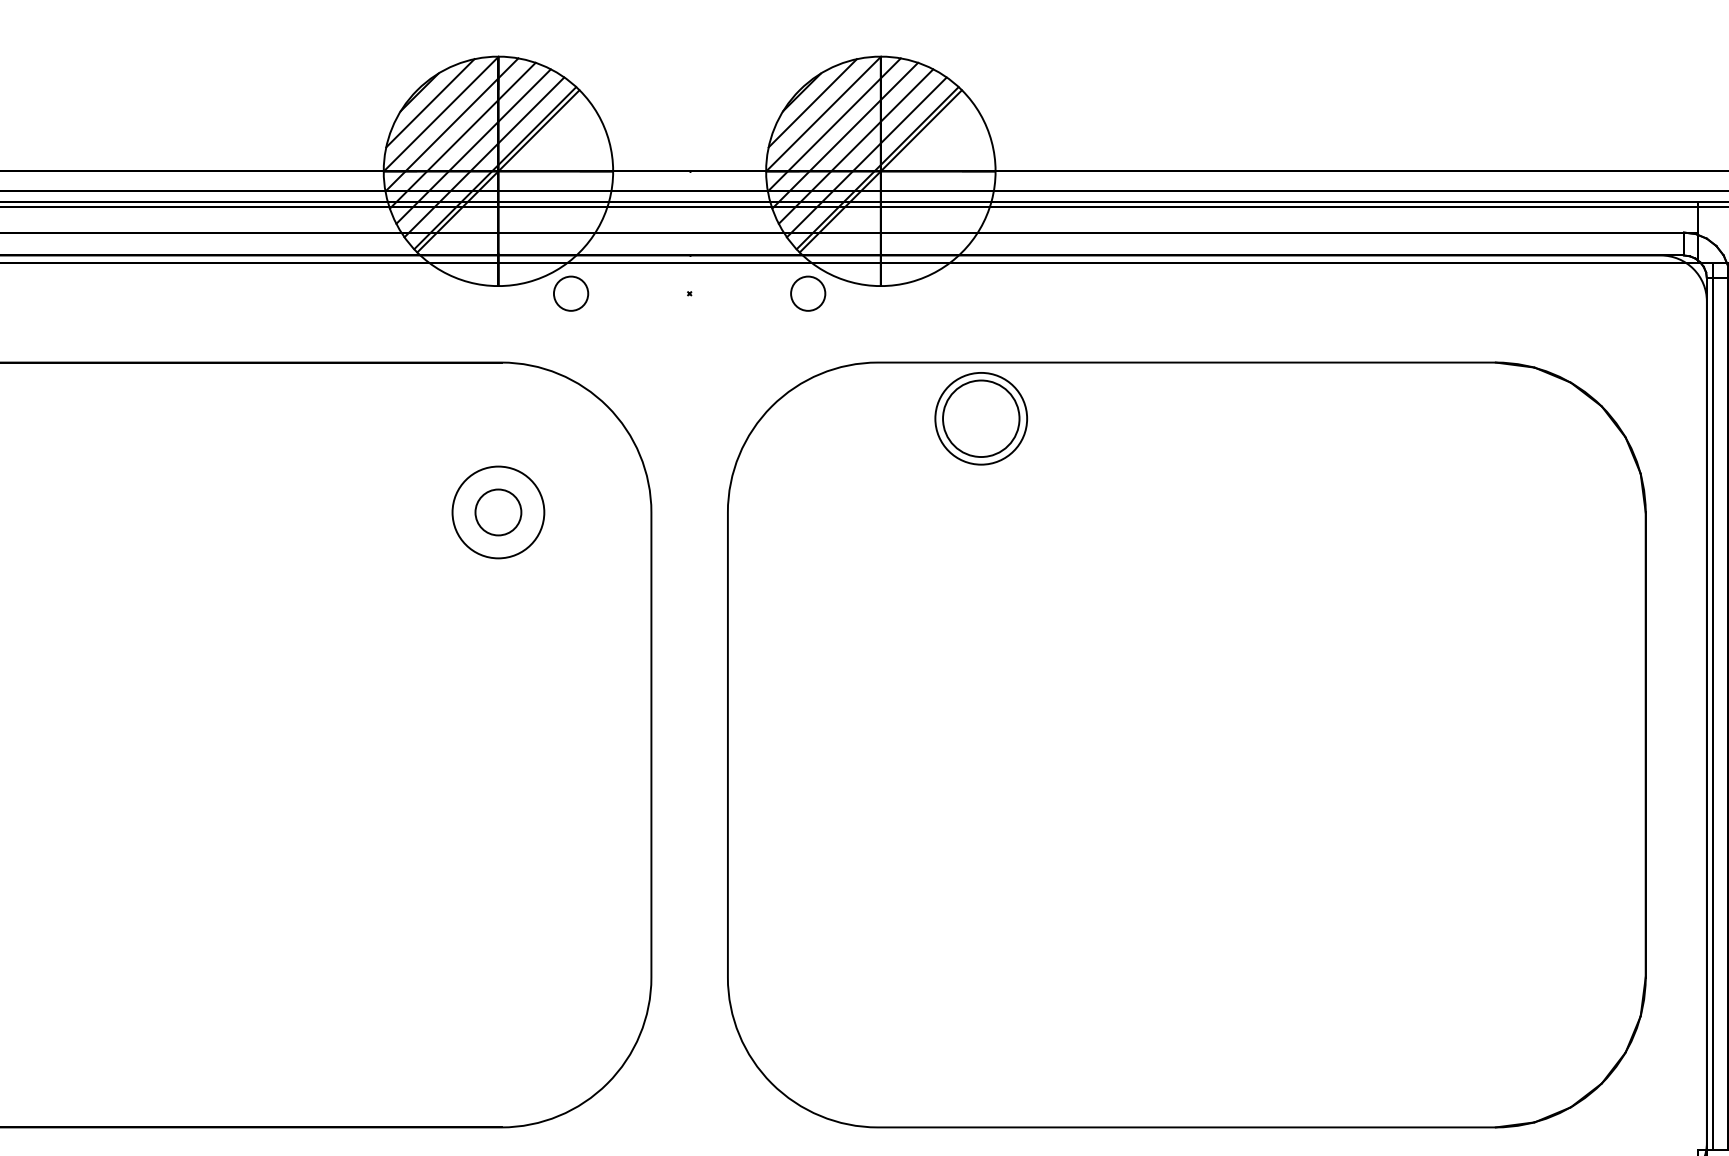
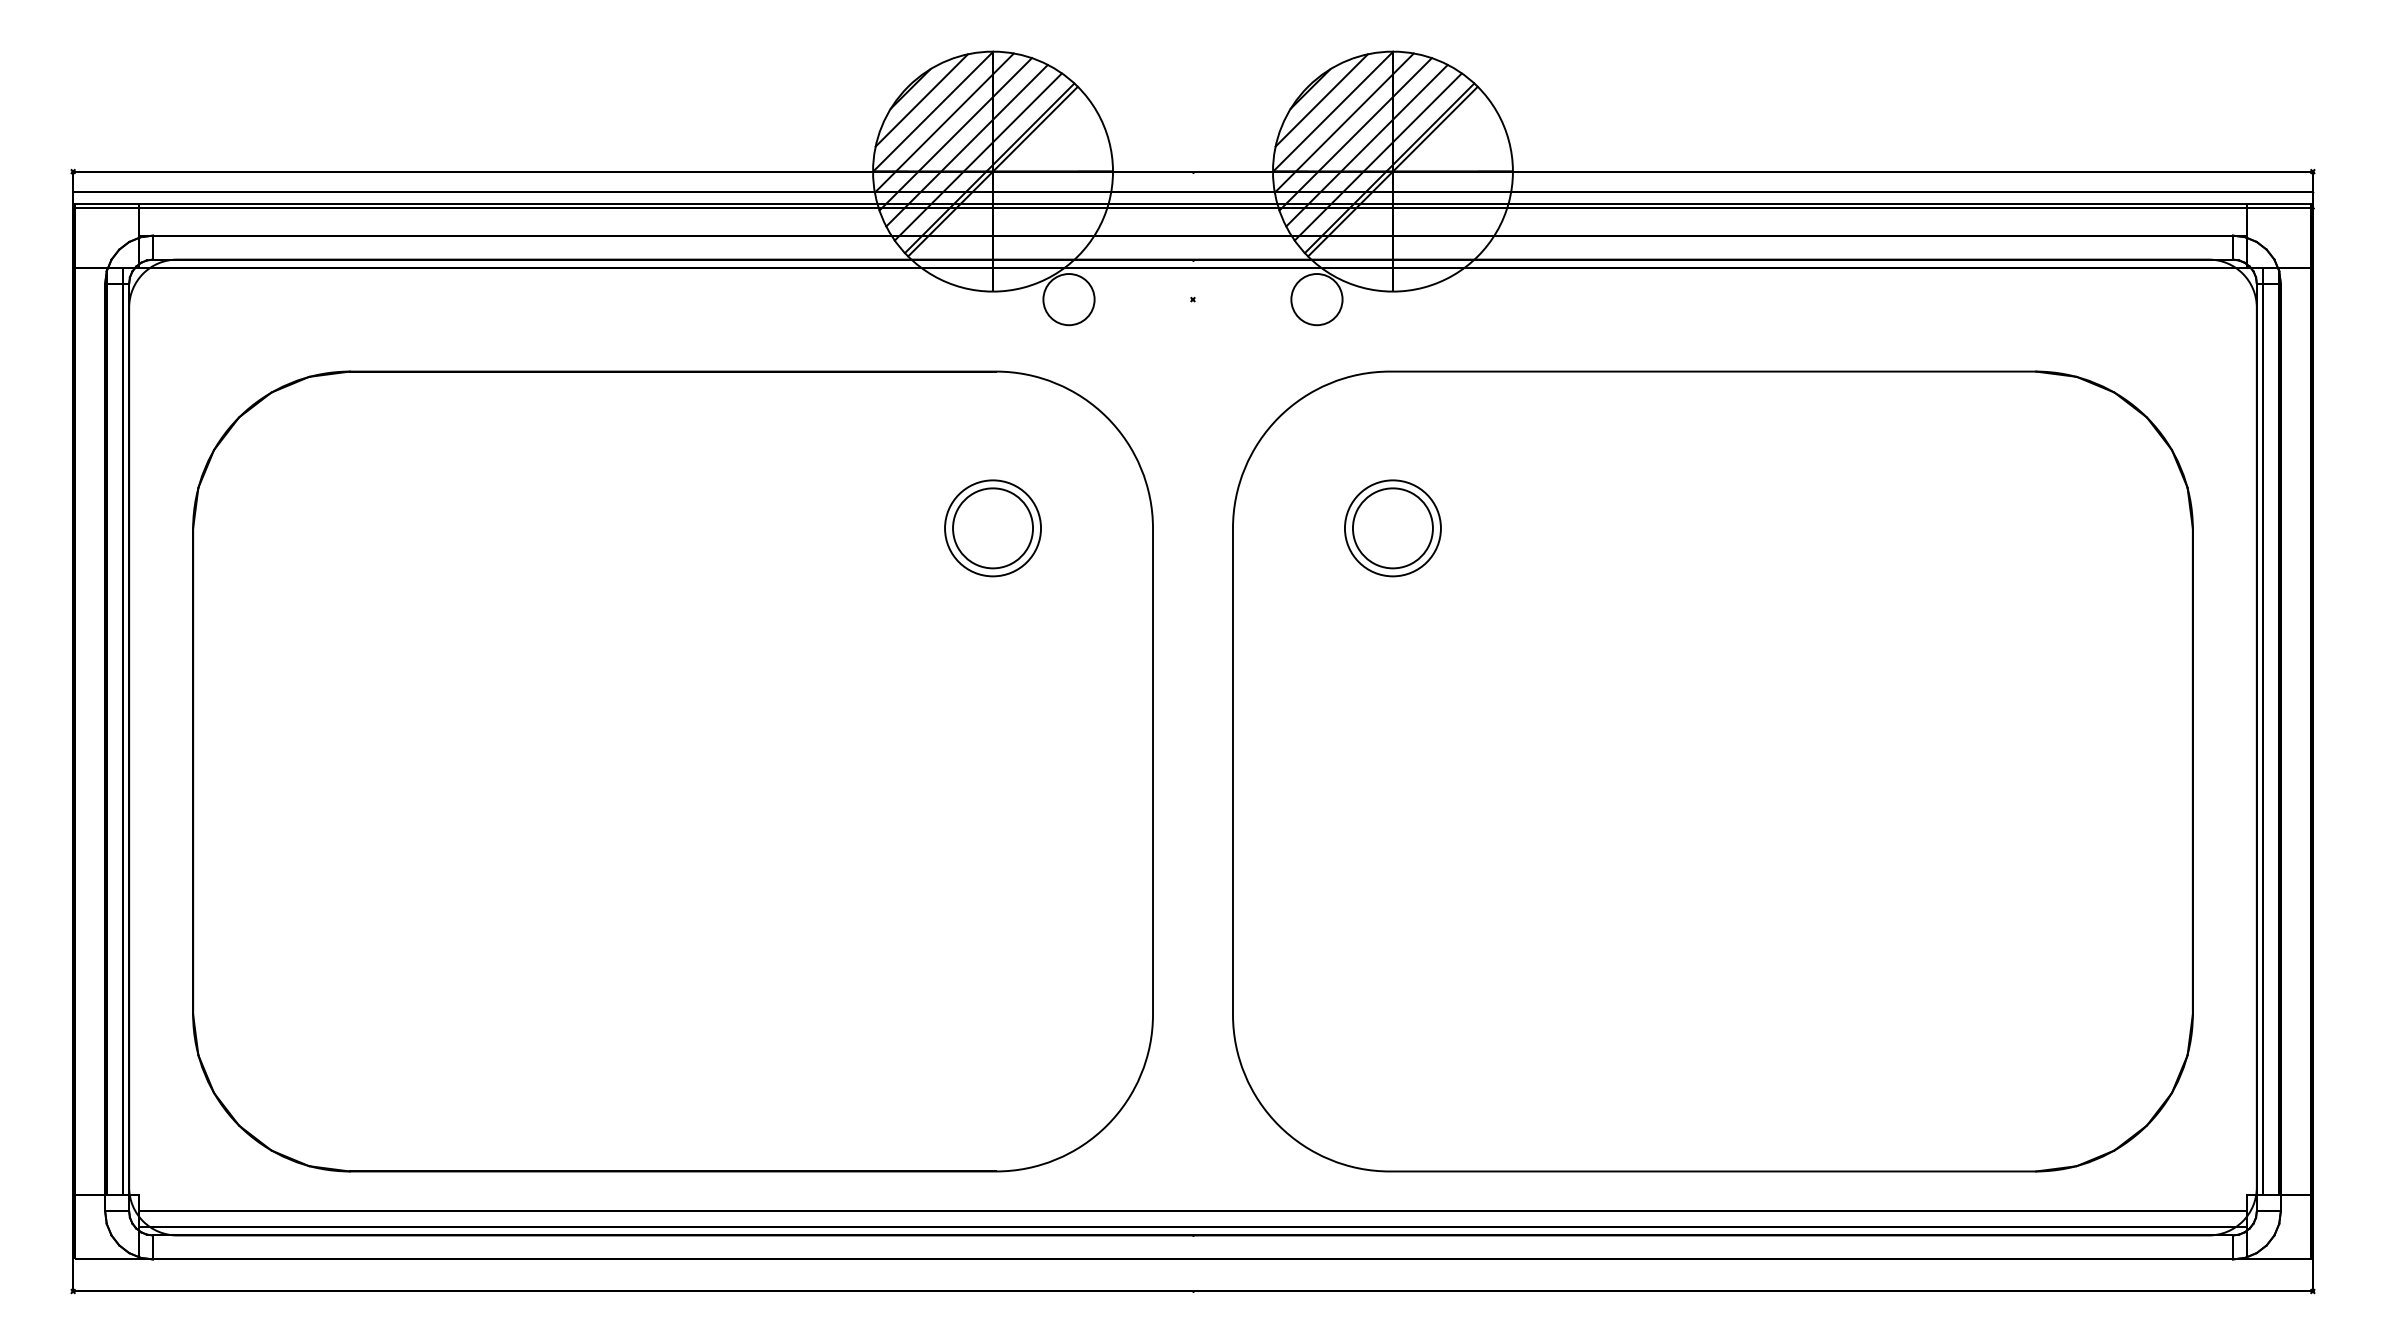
circle: (570, 293) -> (1068, 299), size x1.43
circle: (807, 293) -> (1316, 299), size x1.43
part: (980, 418) -> (1392, 528), moved
circle: (498, 512) -> (993, 528), size x1.67

